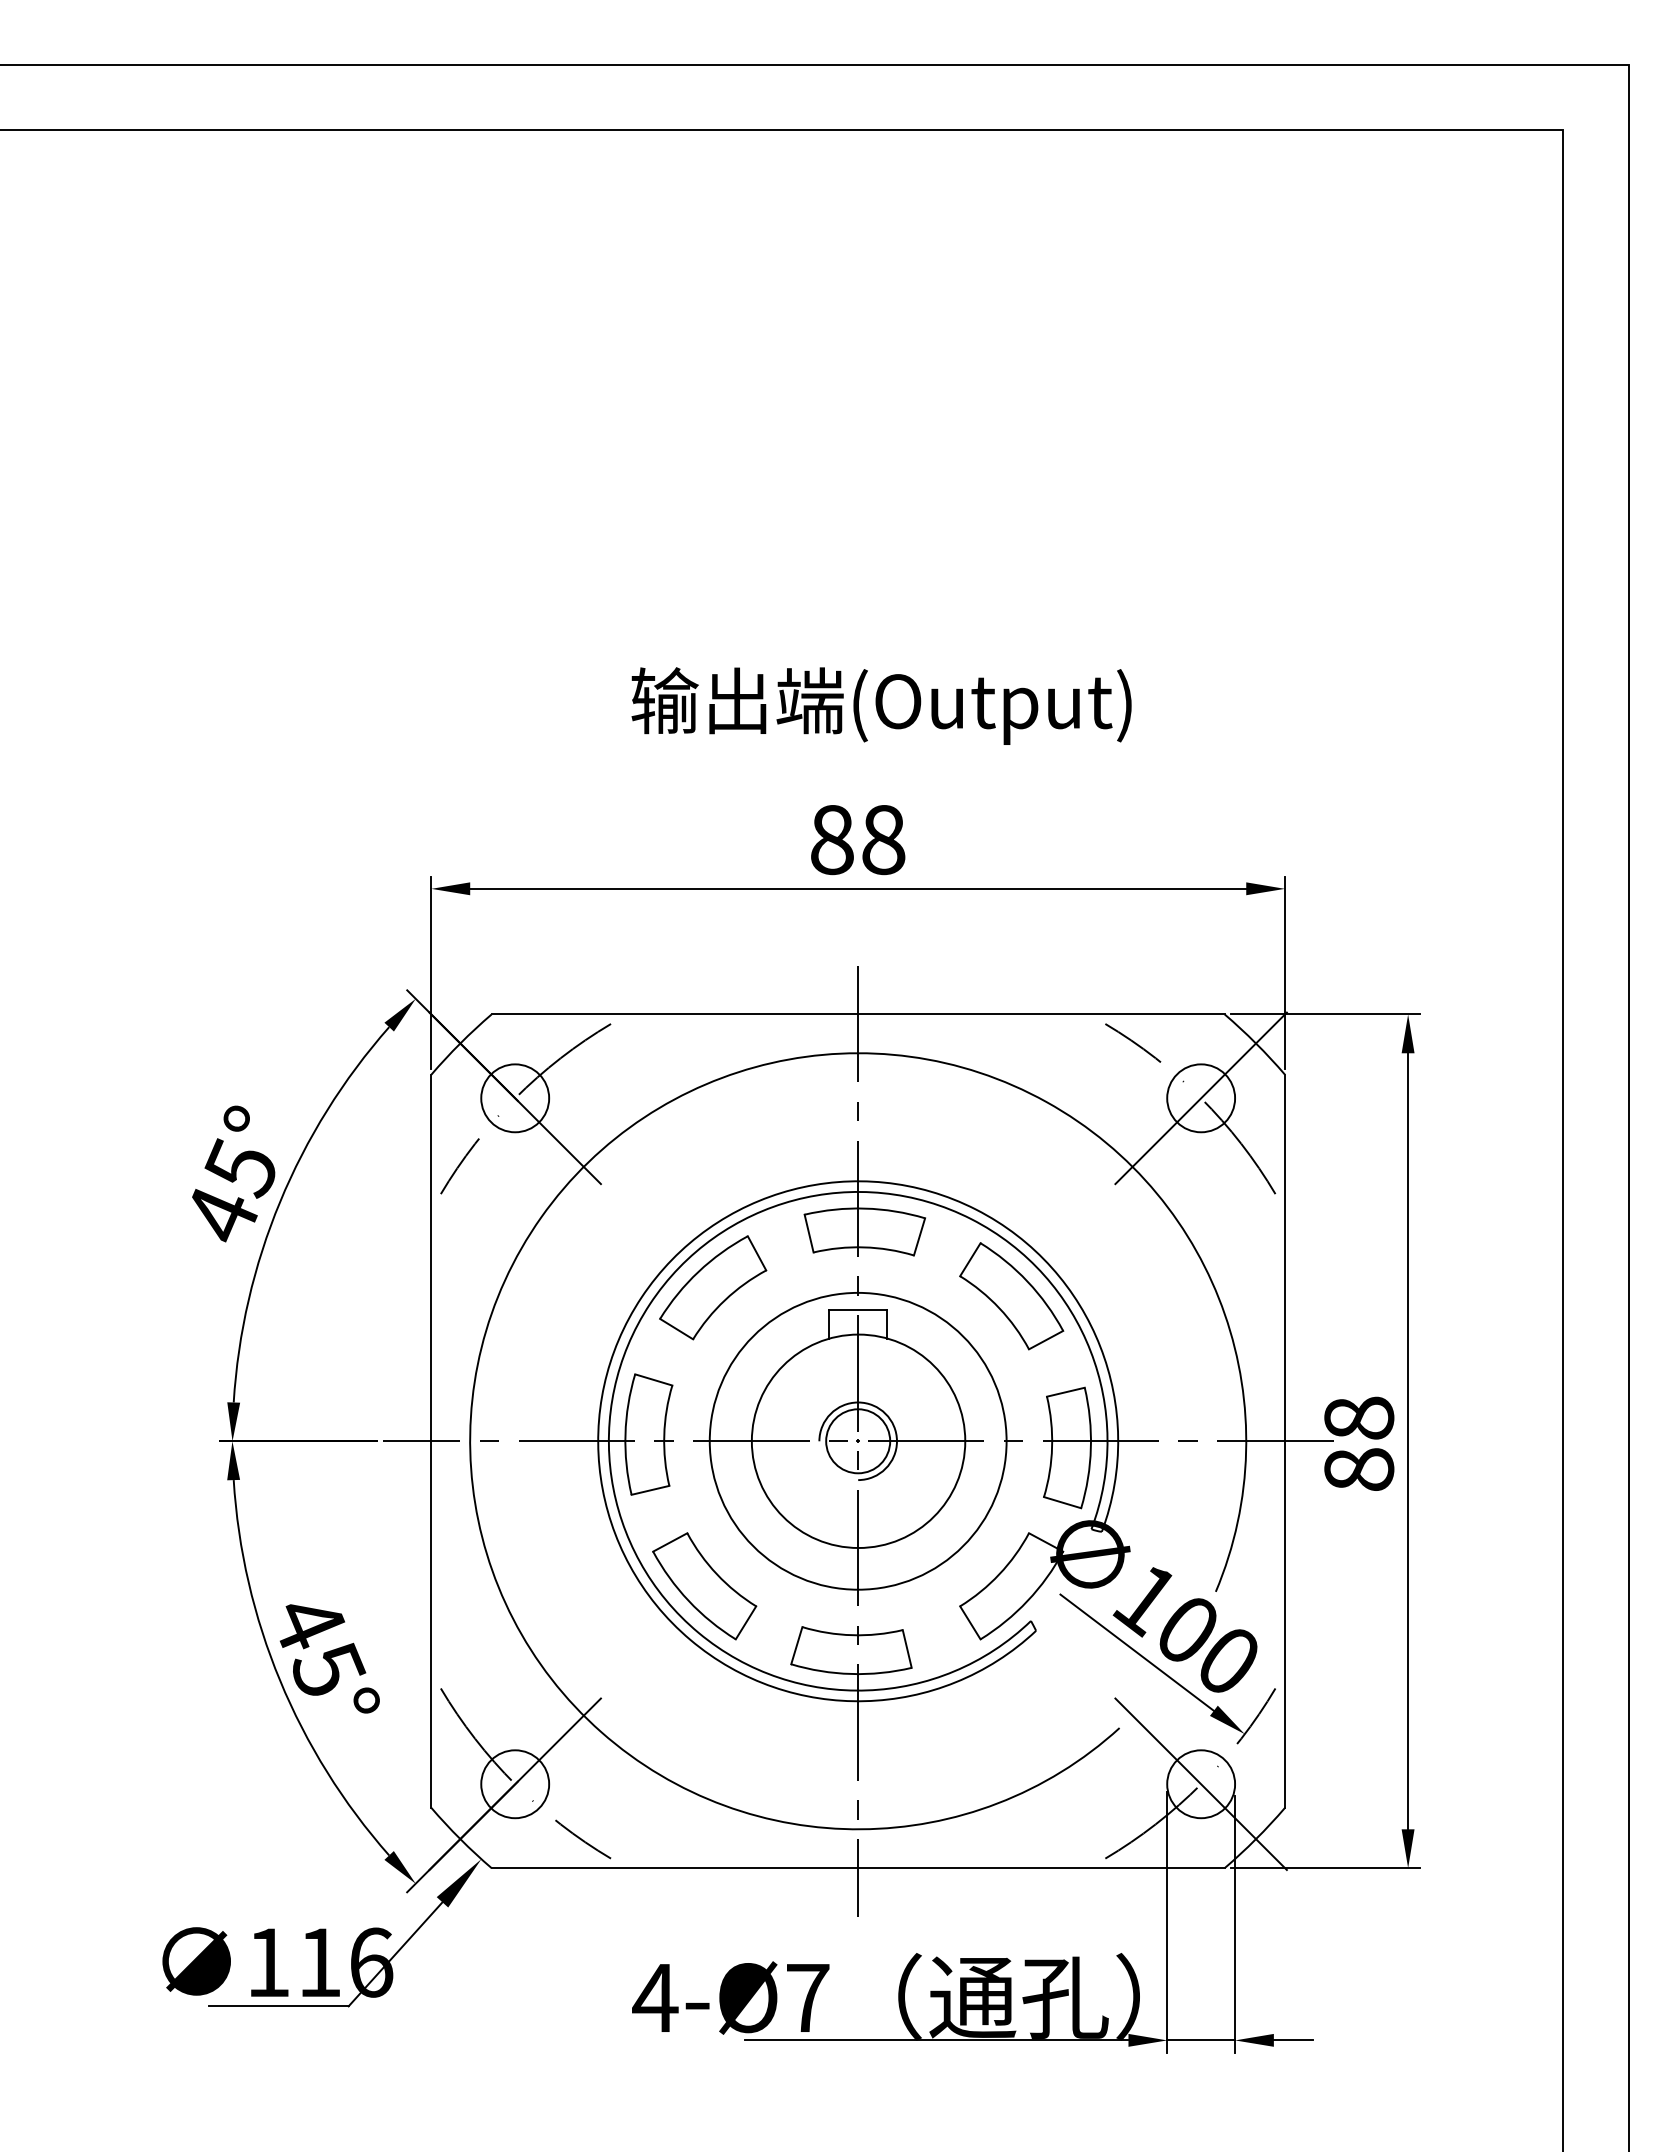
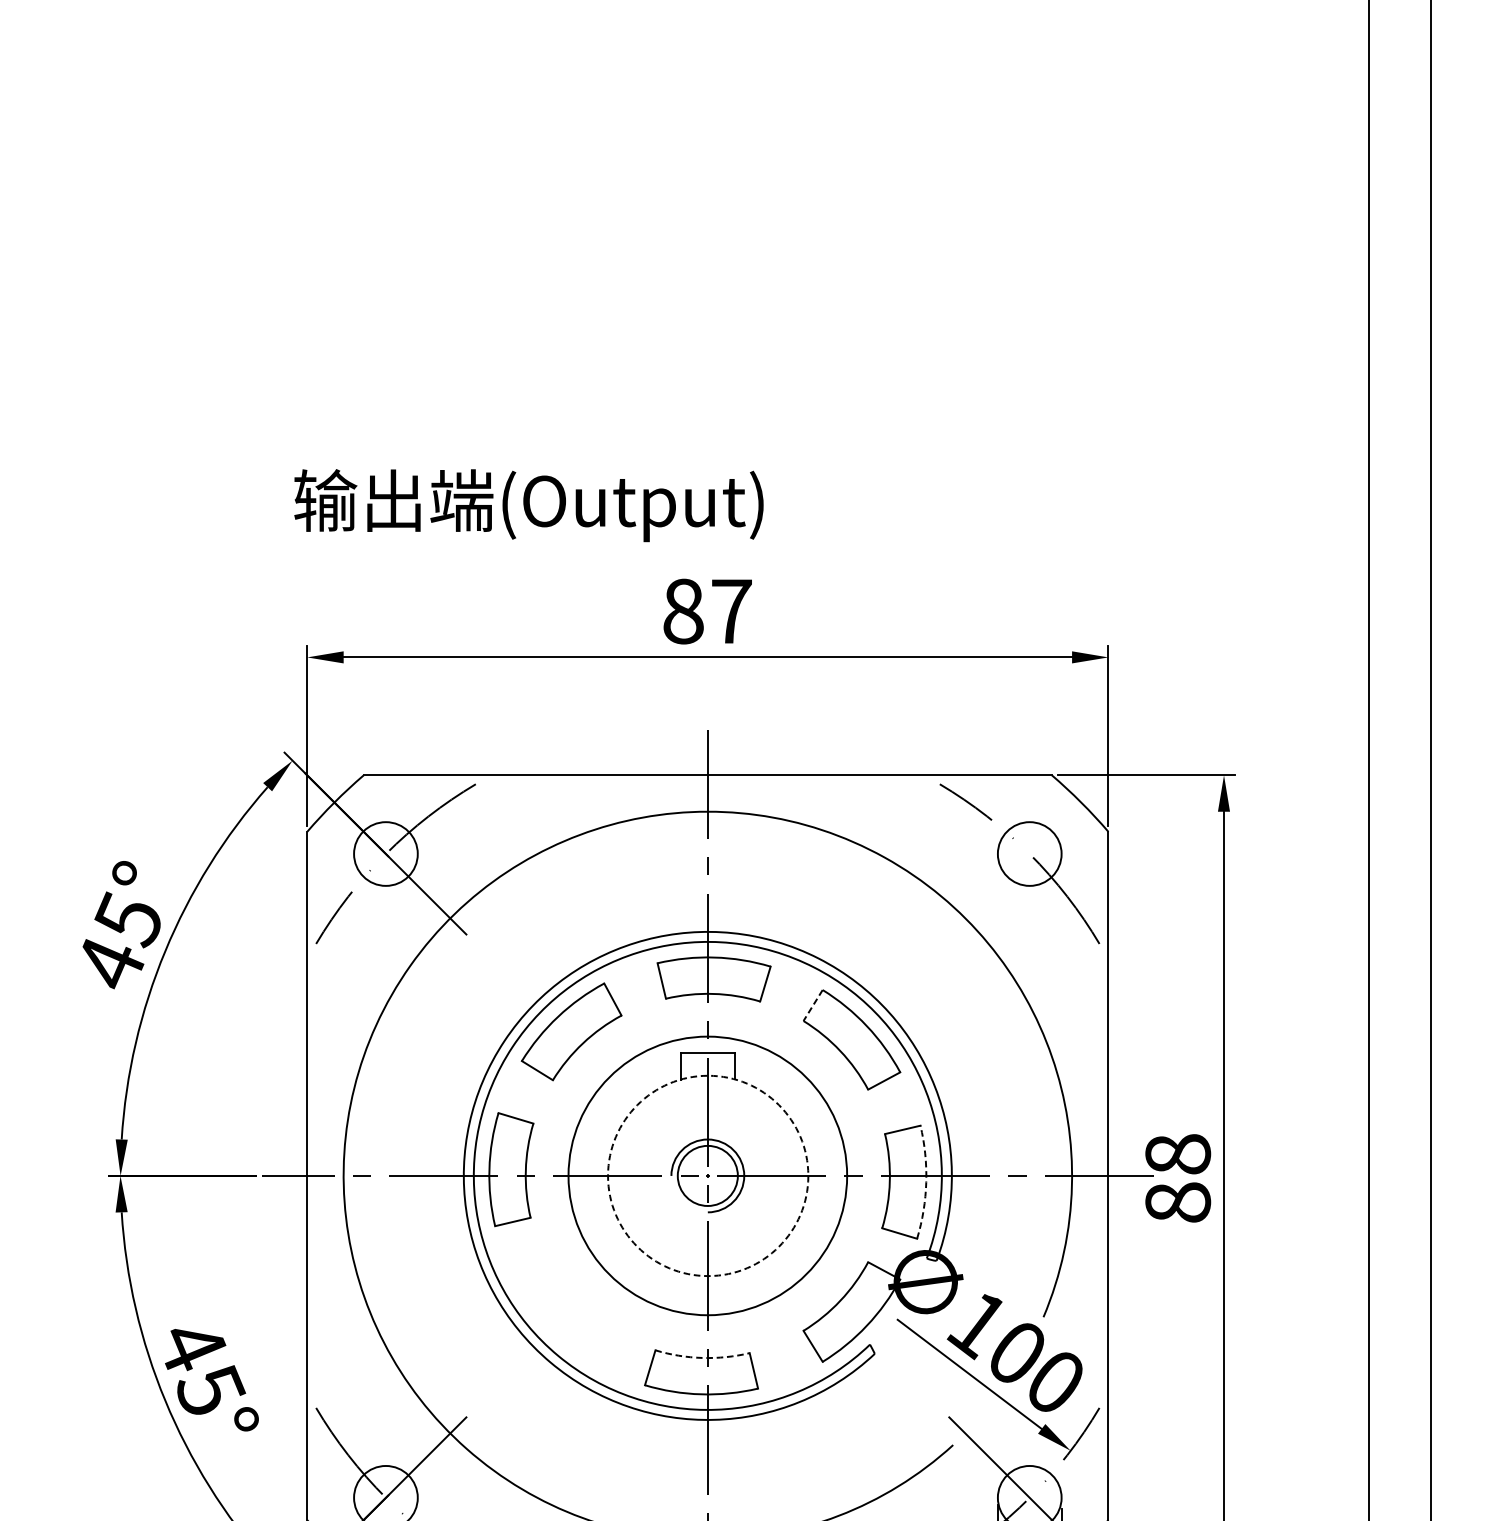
text: (881, 705) -> (528, 505), moved
text: (883, 840) -> (731, 612), 88 -> 87
line: (1200, 1098) -> (1029, 854), removed
line: (970, 1260) -> (813, 1006), solid -> dashed
circle: (858, 1441) -> (708, 1176), solid -> dashed
arc: (1090, 1448) -> (925, 1182), solid -> dashed
part: (704, 1586) -> (563, 1312), removed
arc: (852, 1635) -> (702, 1358), solid -> dashed

